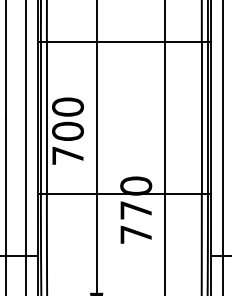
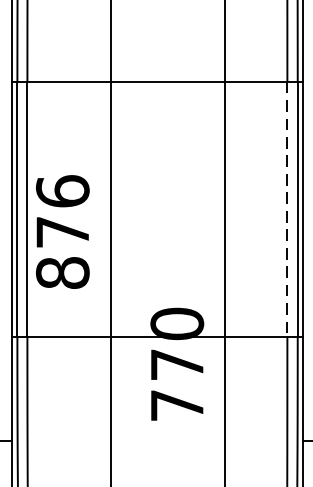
line: (201, 118) -> (286, 210), solid -> dashed
text: (67, 131) -> (61, 232), 700 -> 876

